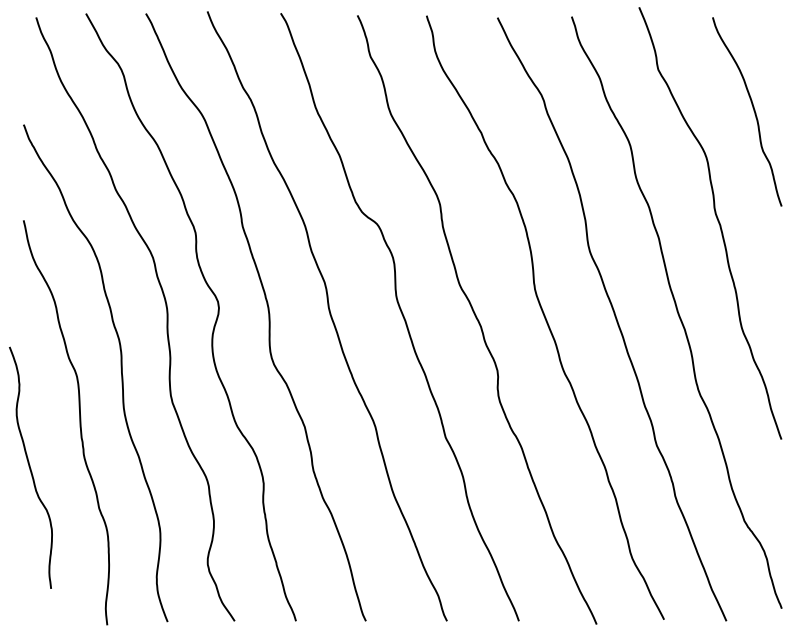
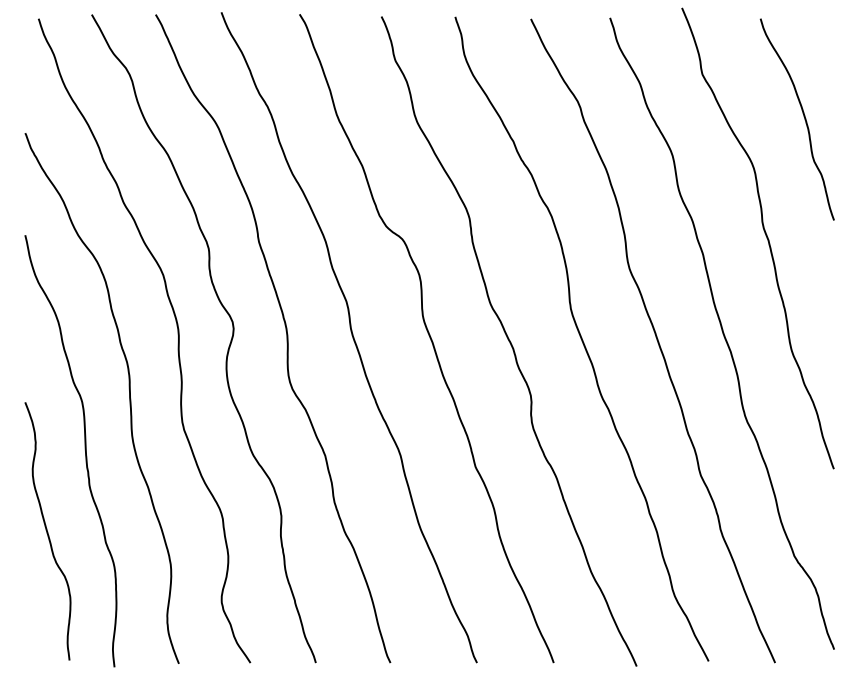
curve: (30, 467) -> (47, 530), moved

